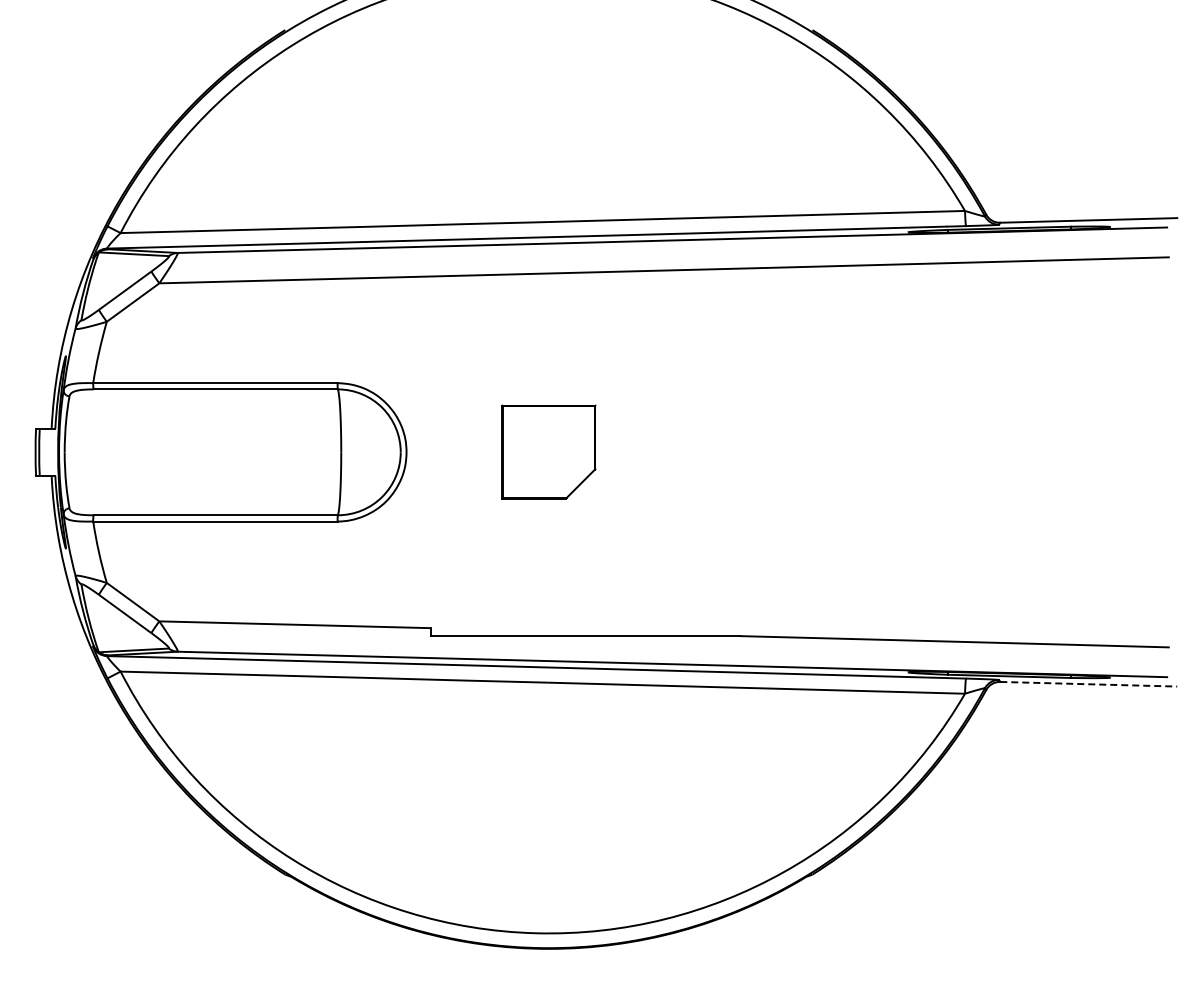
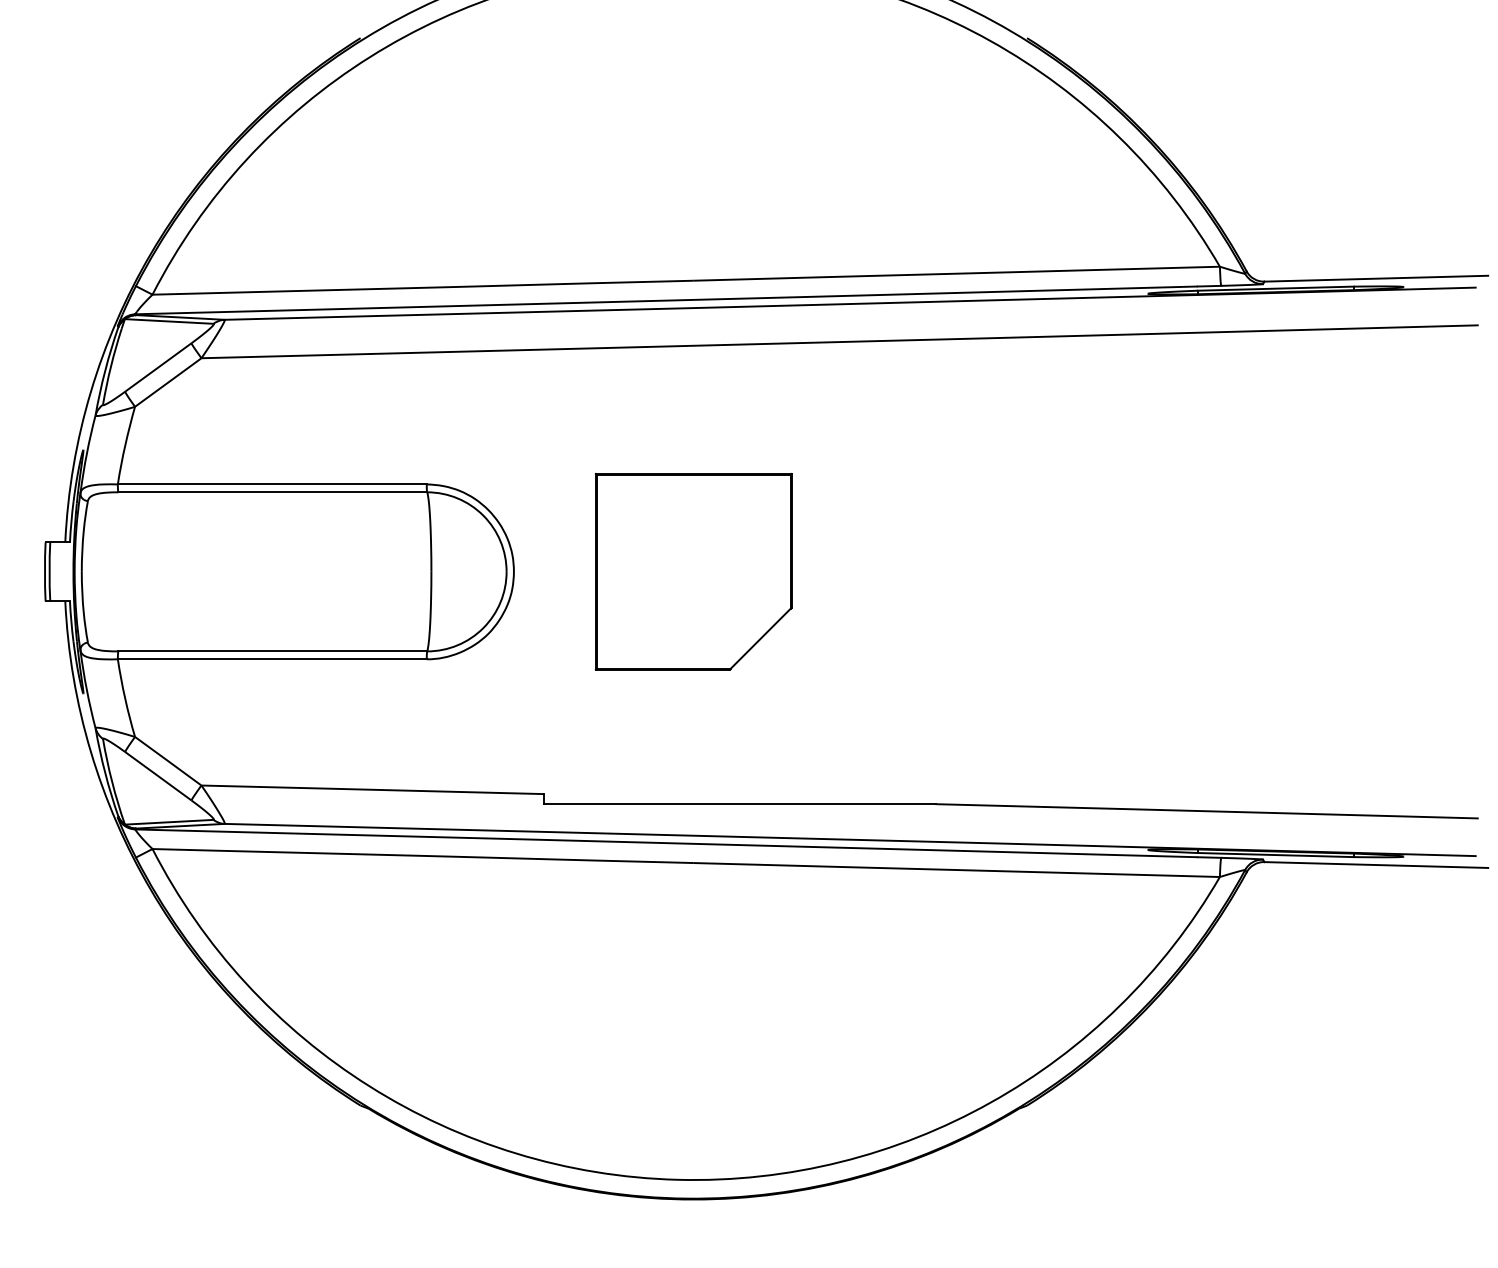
part: (548, 451) -> (693, 570), size x1.67
line: (1088, 684) -> (1375, 865), dashed -> solid

